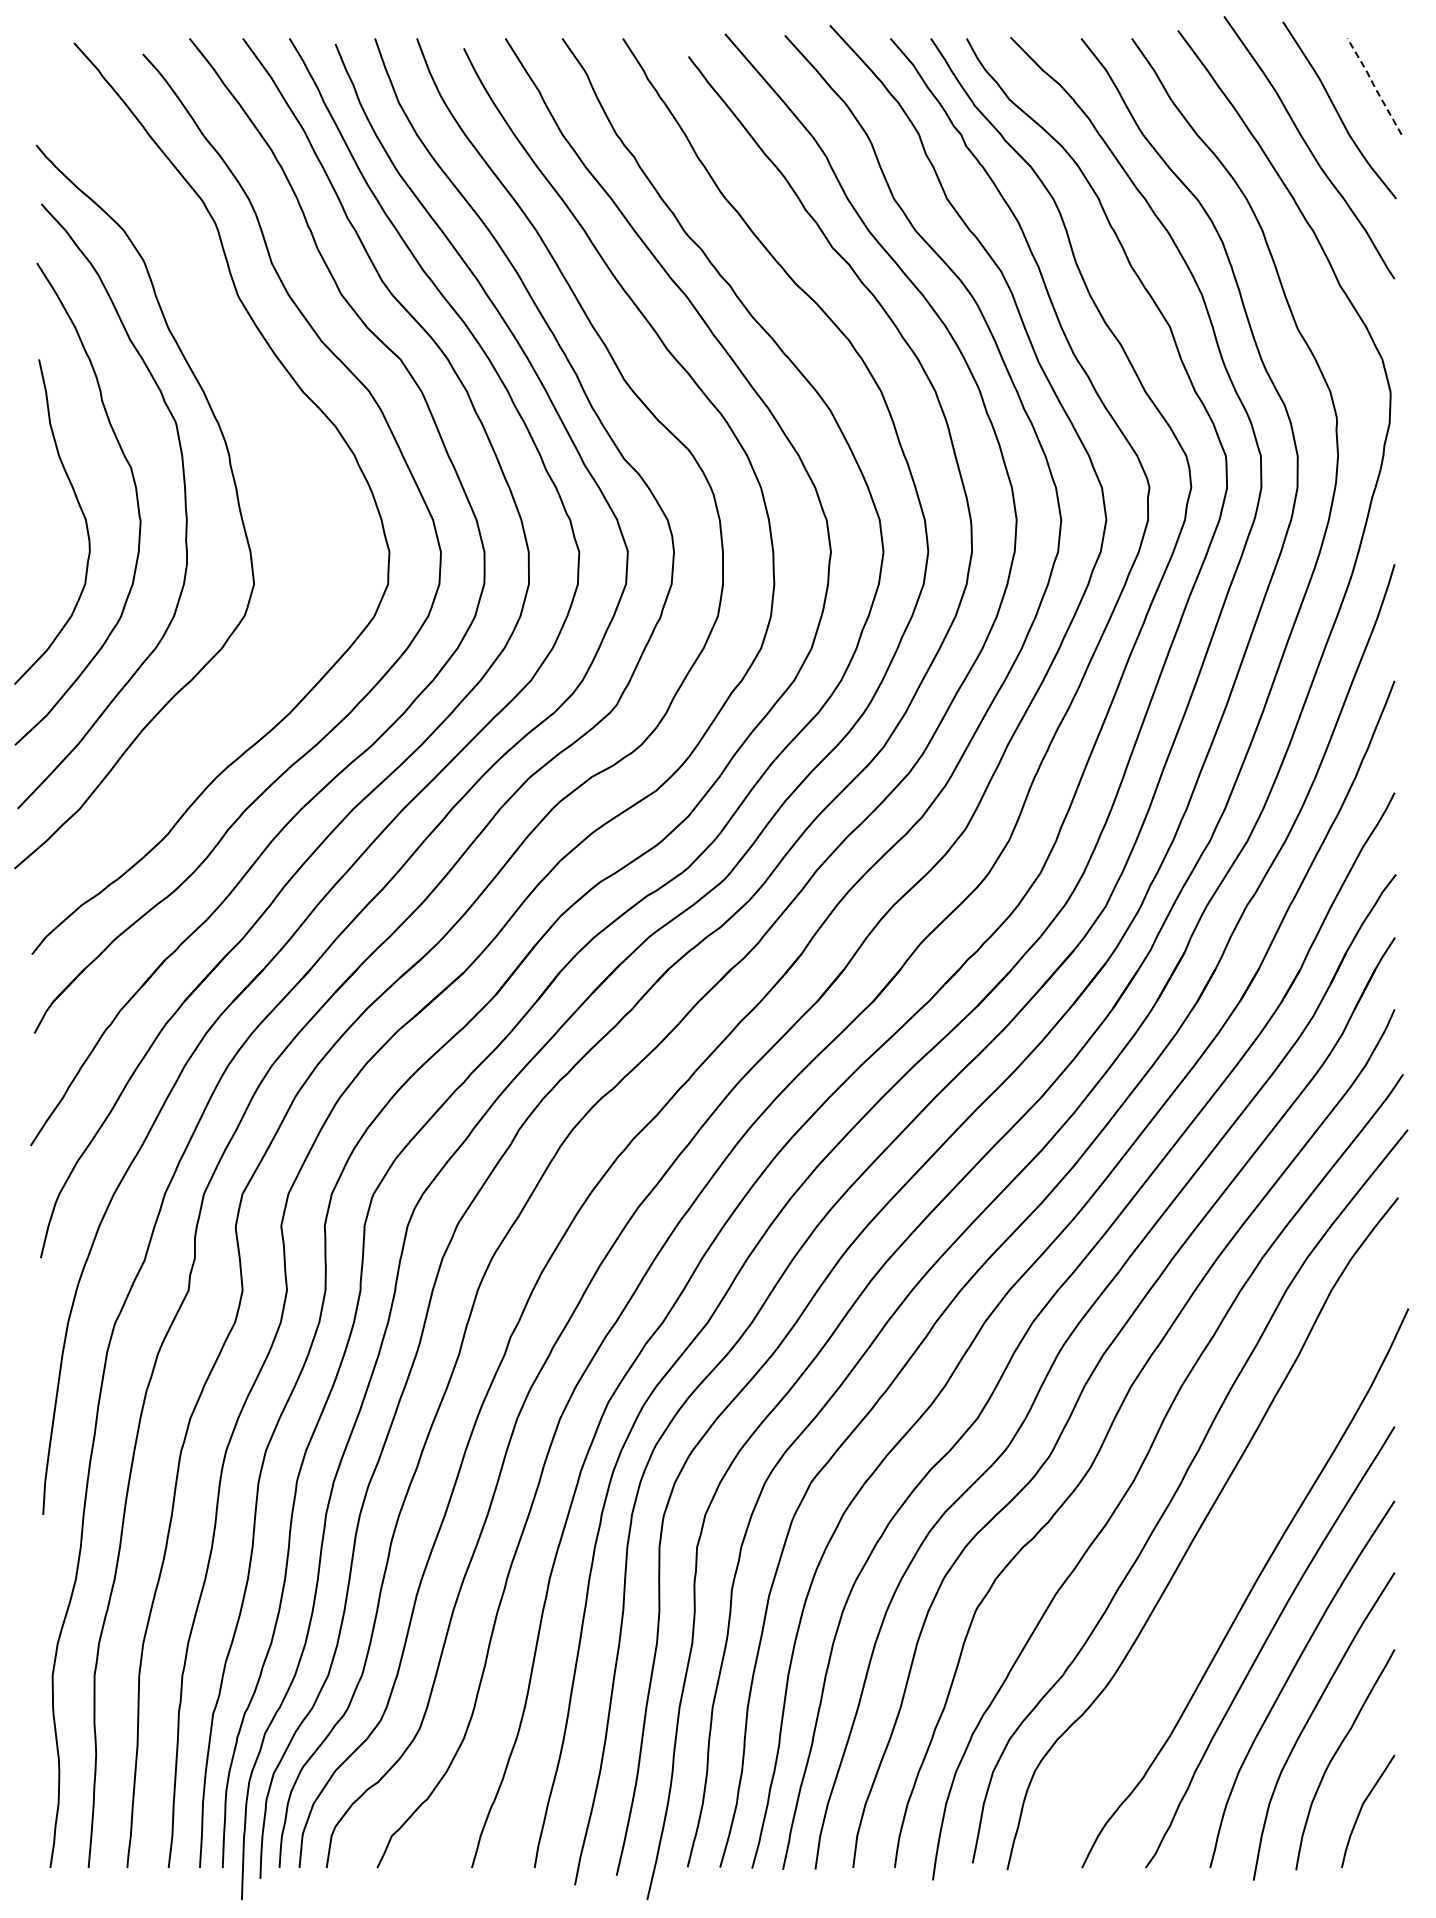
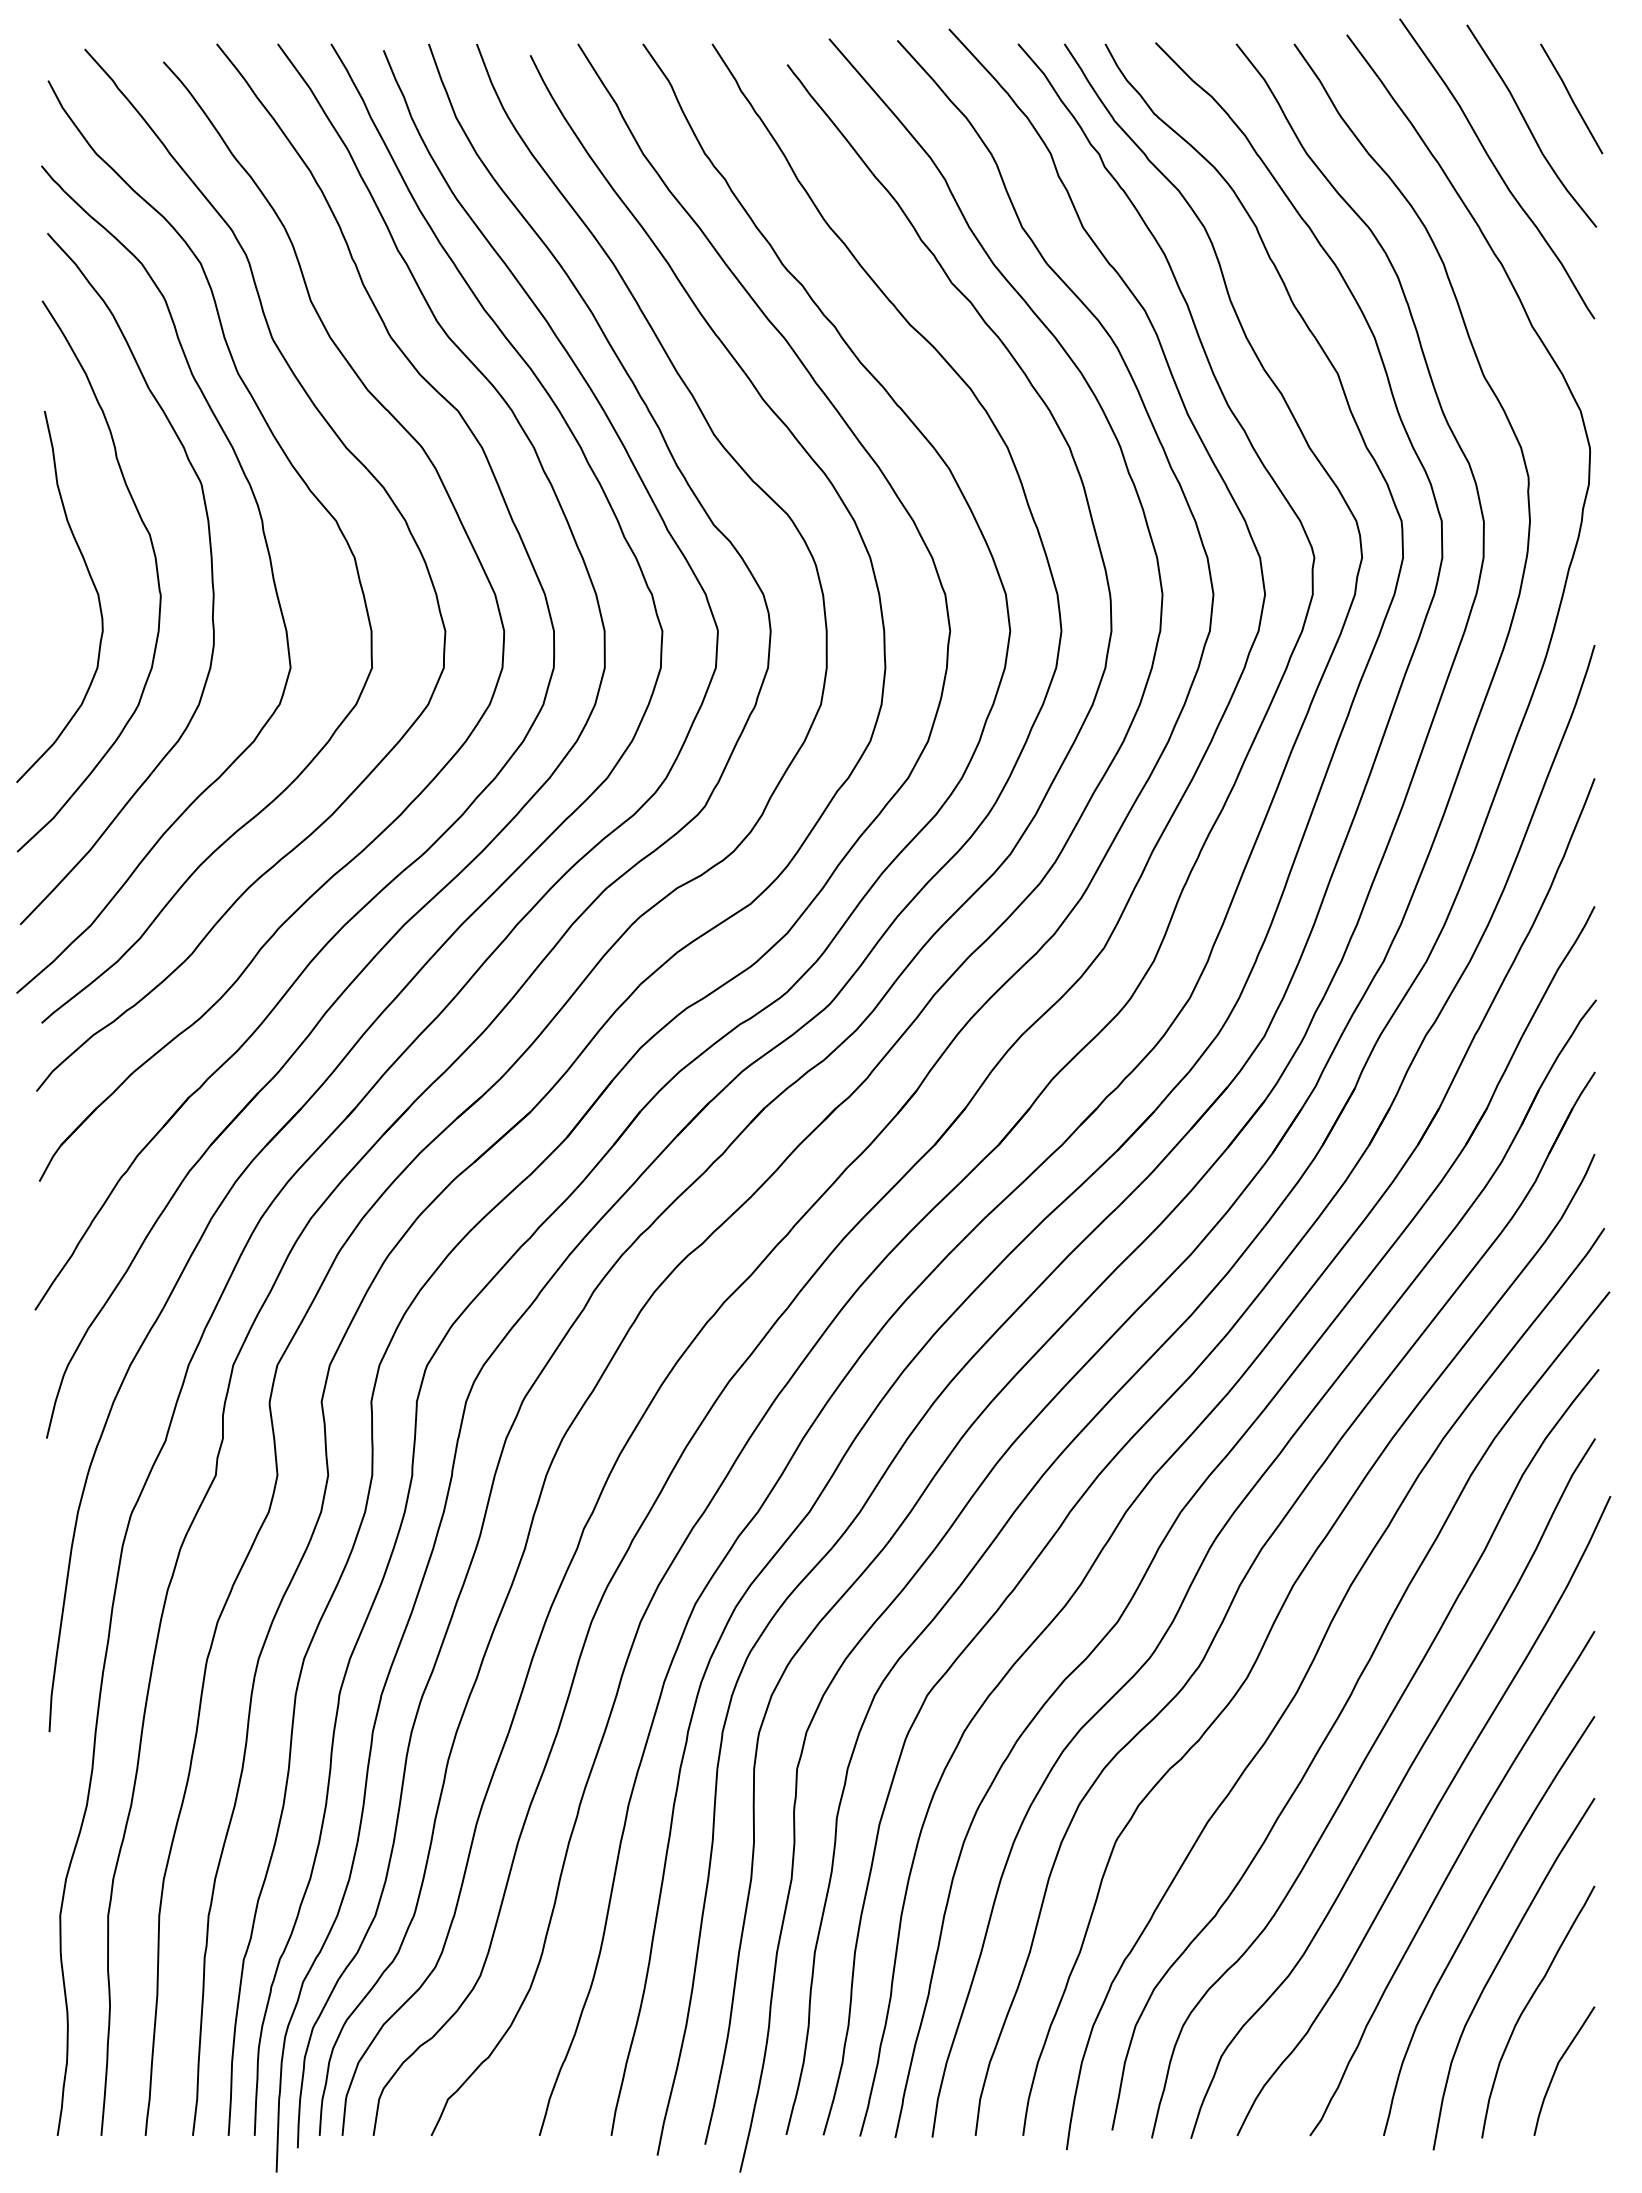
line: (1374, 85) -> (1571, 97), dashed -> solid
curve: (267, 425) -> (305, 486), added
curve: (1220, 1566) -> (1395, 1791), added

